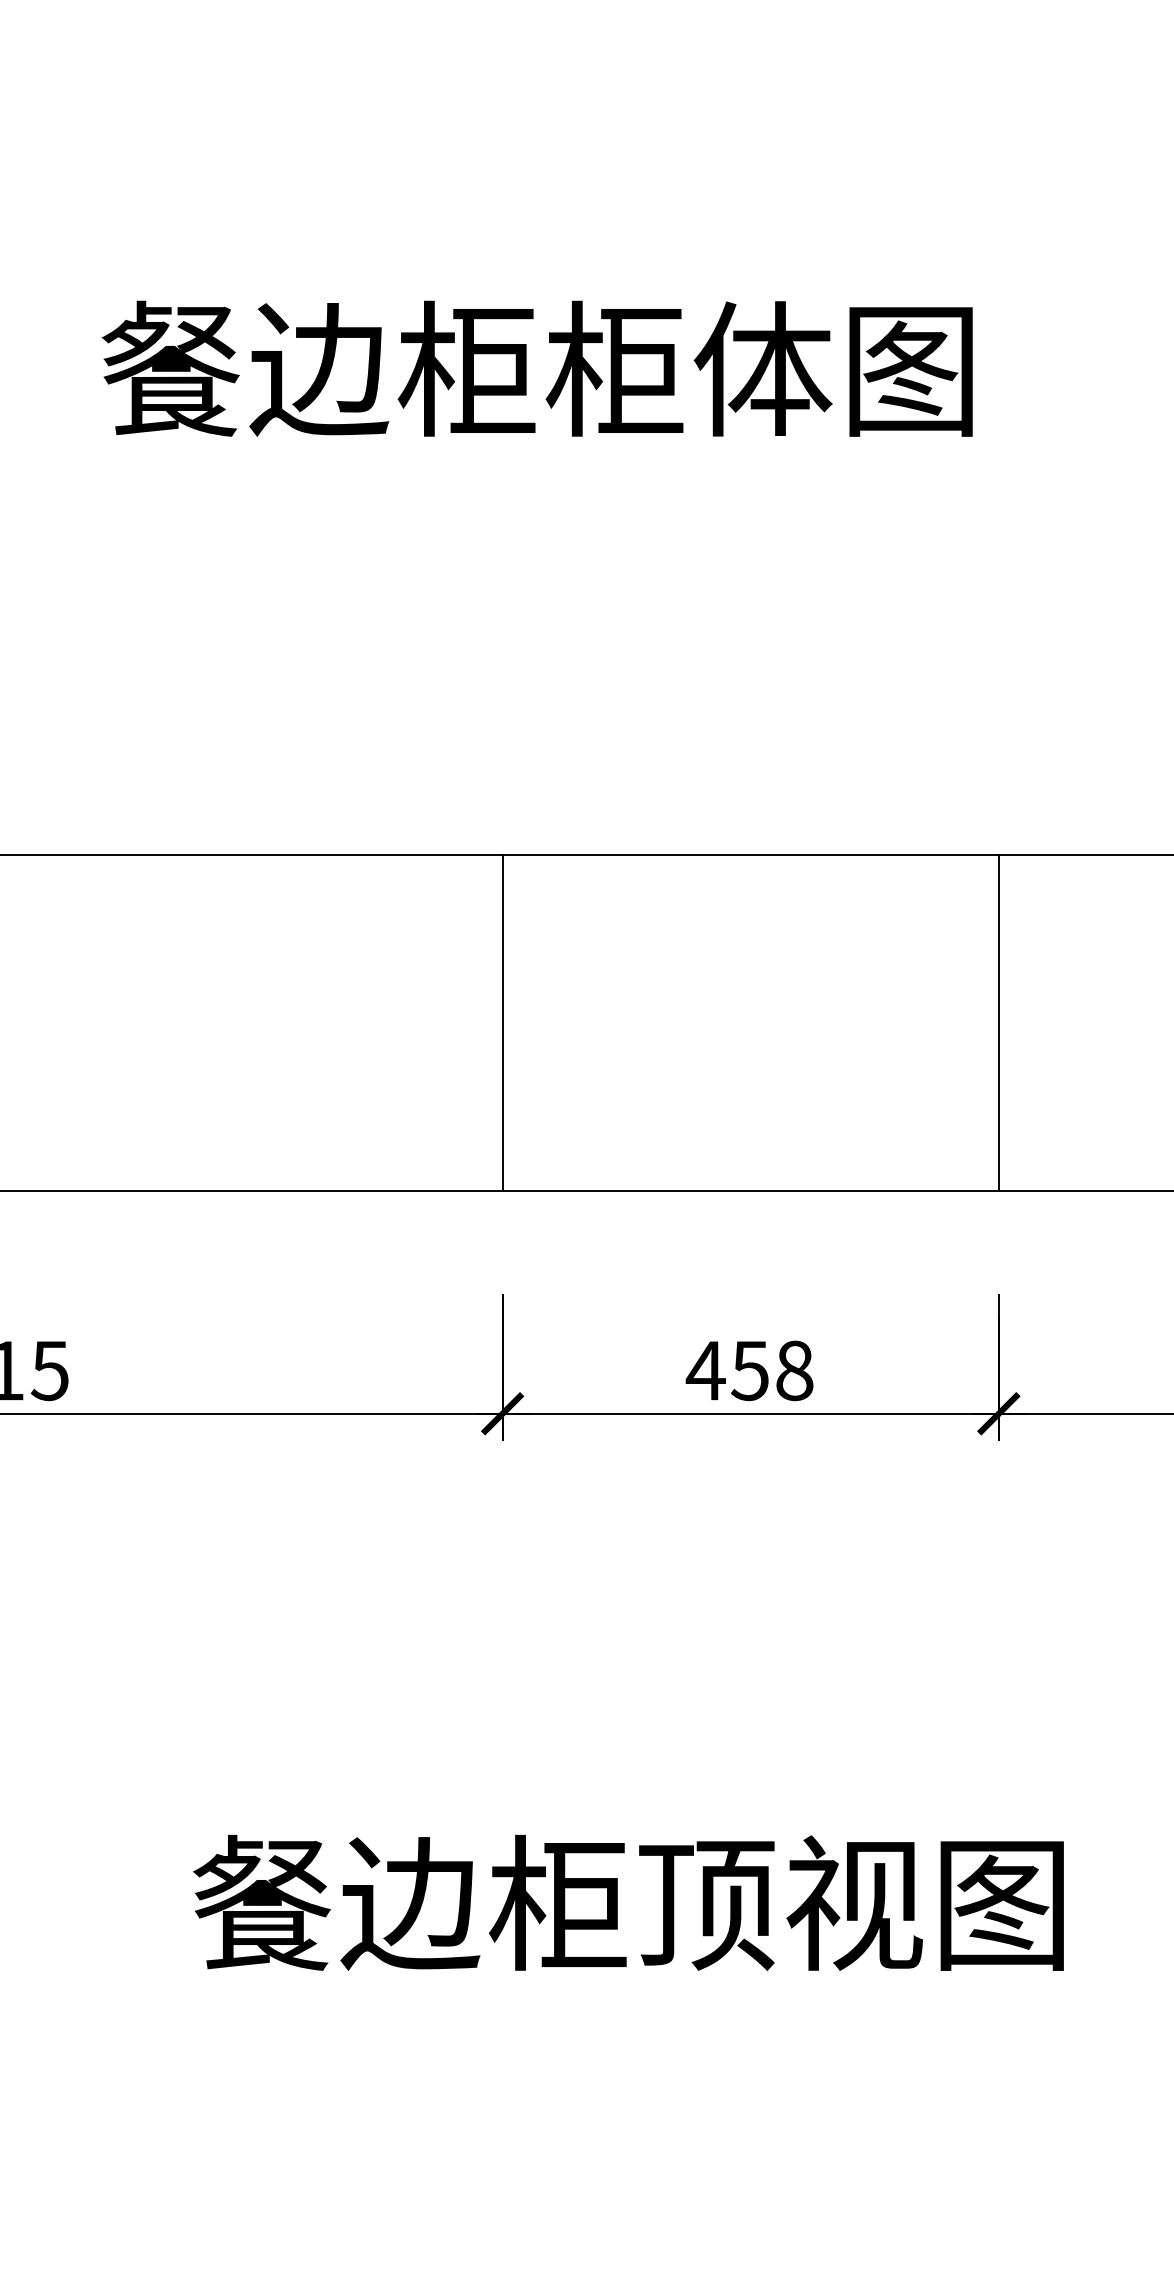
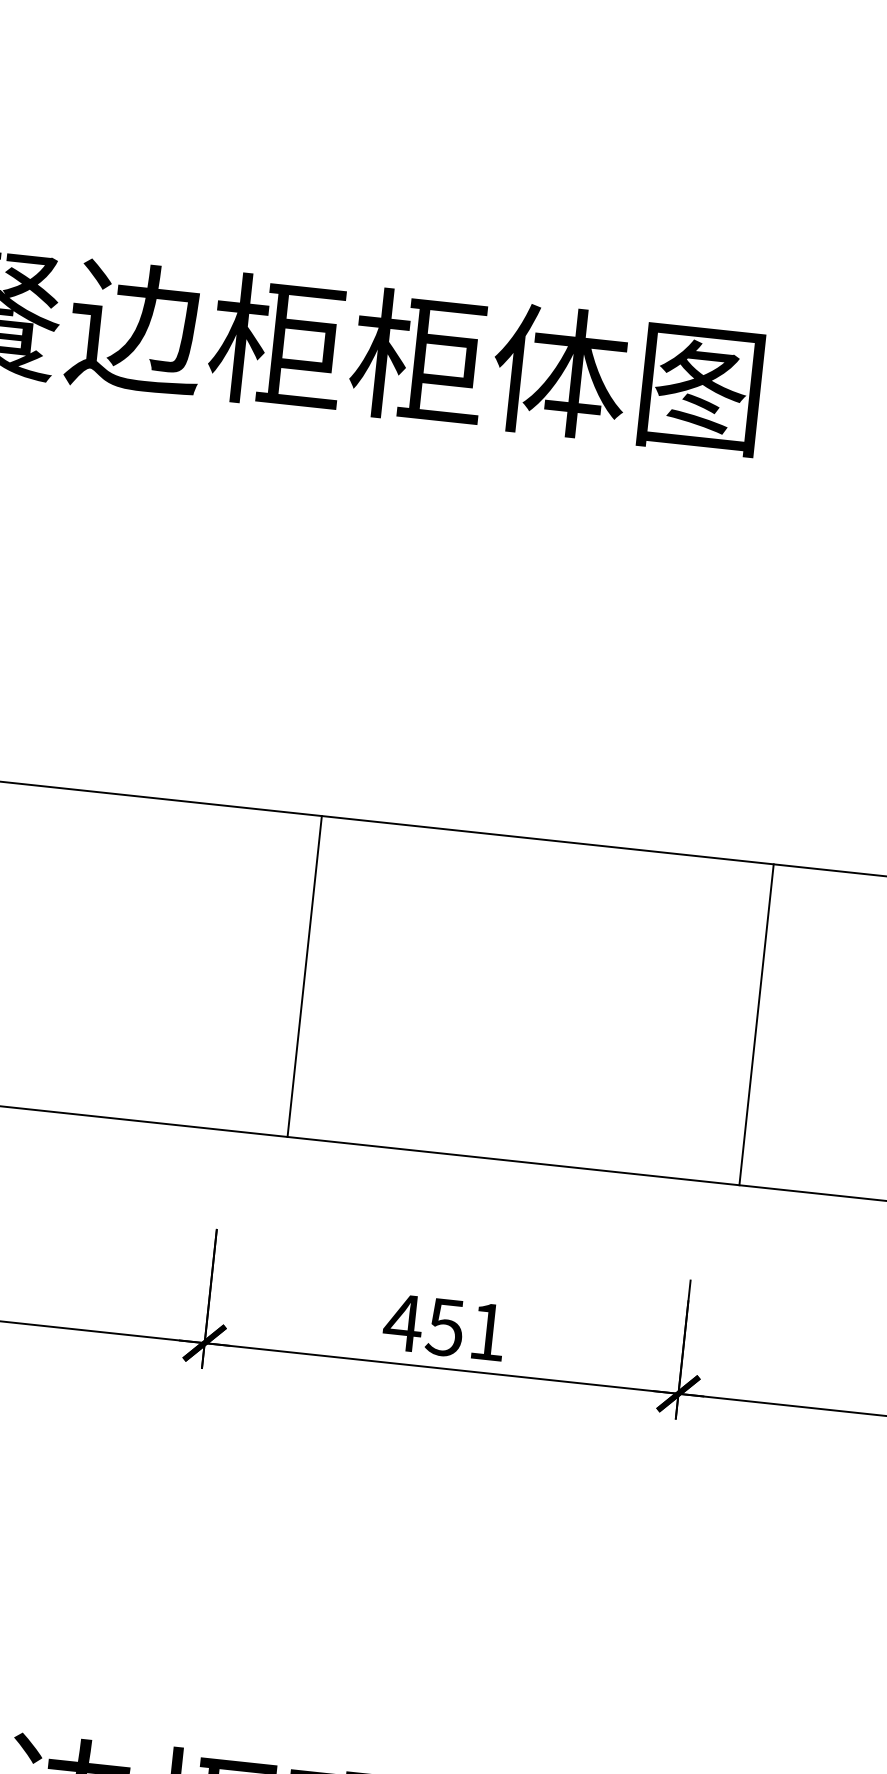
line: (502, 1023) -> (304, 976), moved
line: (998, 1023) -> (756, 1025), moved
text: (794, 1370) -> (487, 1331), 458 -> 451

